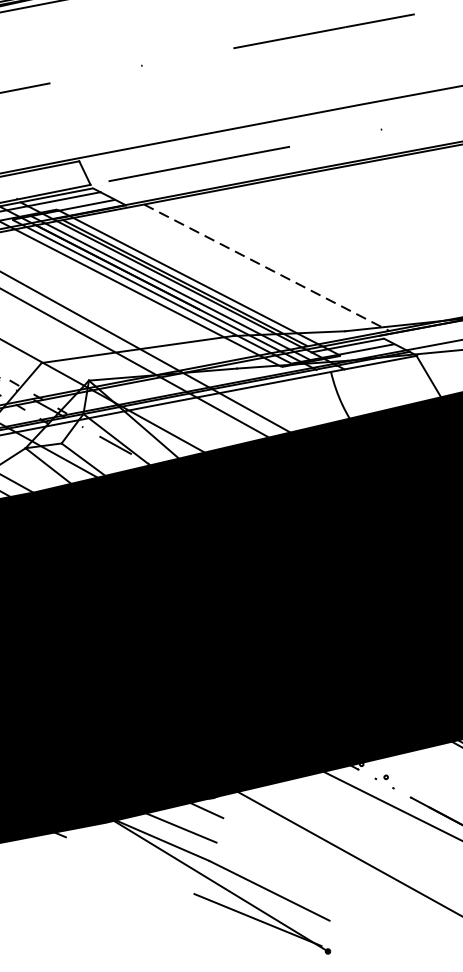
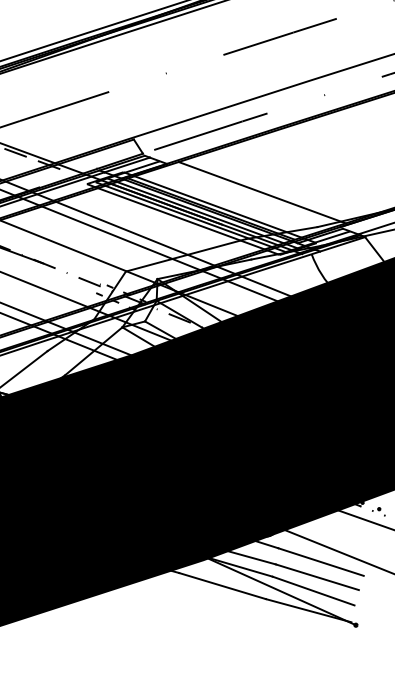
line: (267, 267) -> (262, 192), dashed -> solid
line: (285, 846) -> (320, 561), added
line: (130, 866) -> (222, 586), added
line: (276, 870) -> (316, 577), added

